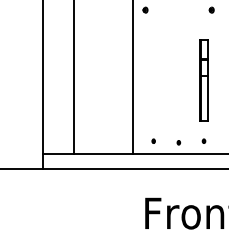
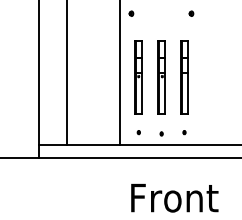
part: (153, 80) -> (138, 77), added
part: (178, 80) -> (161, 77), added

